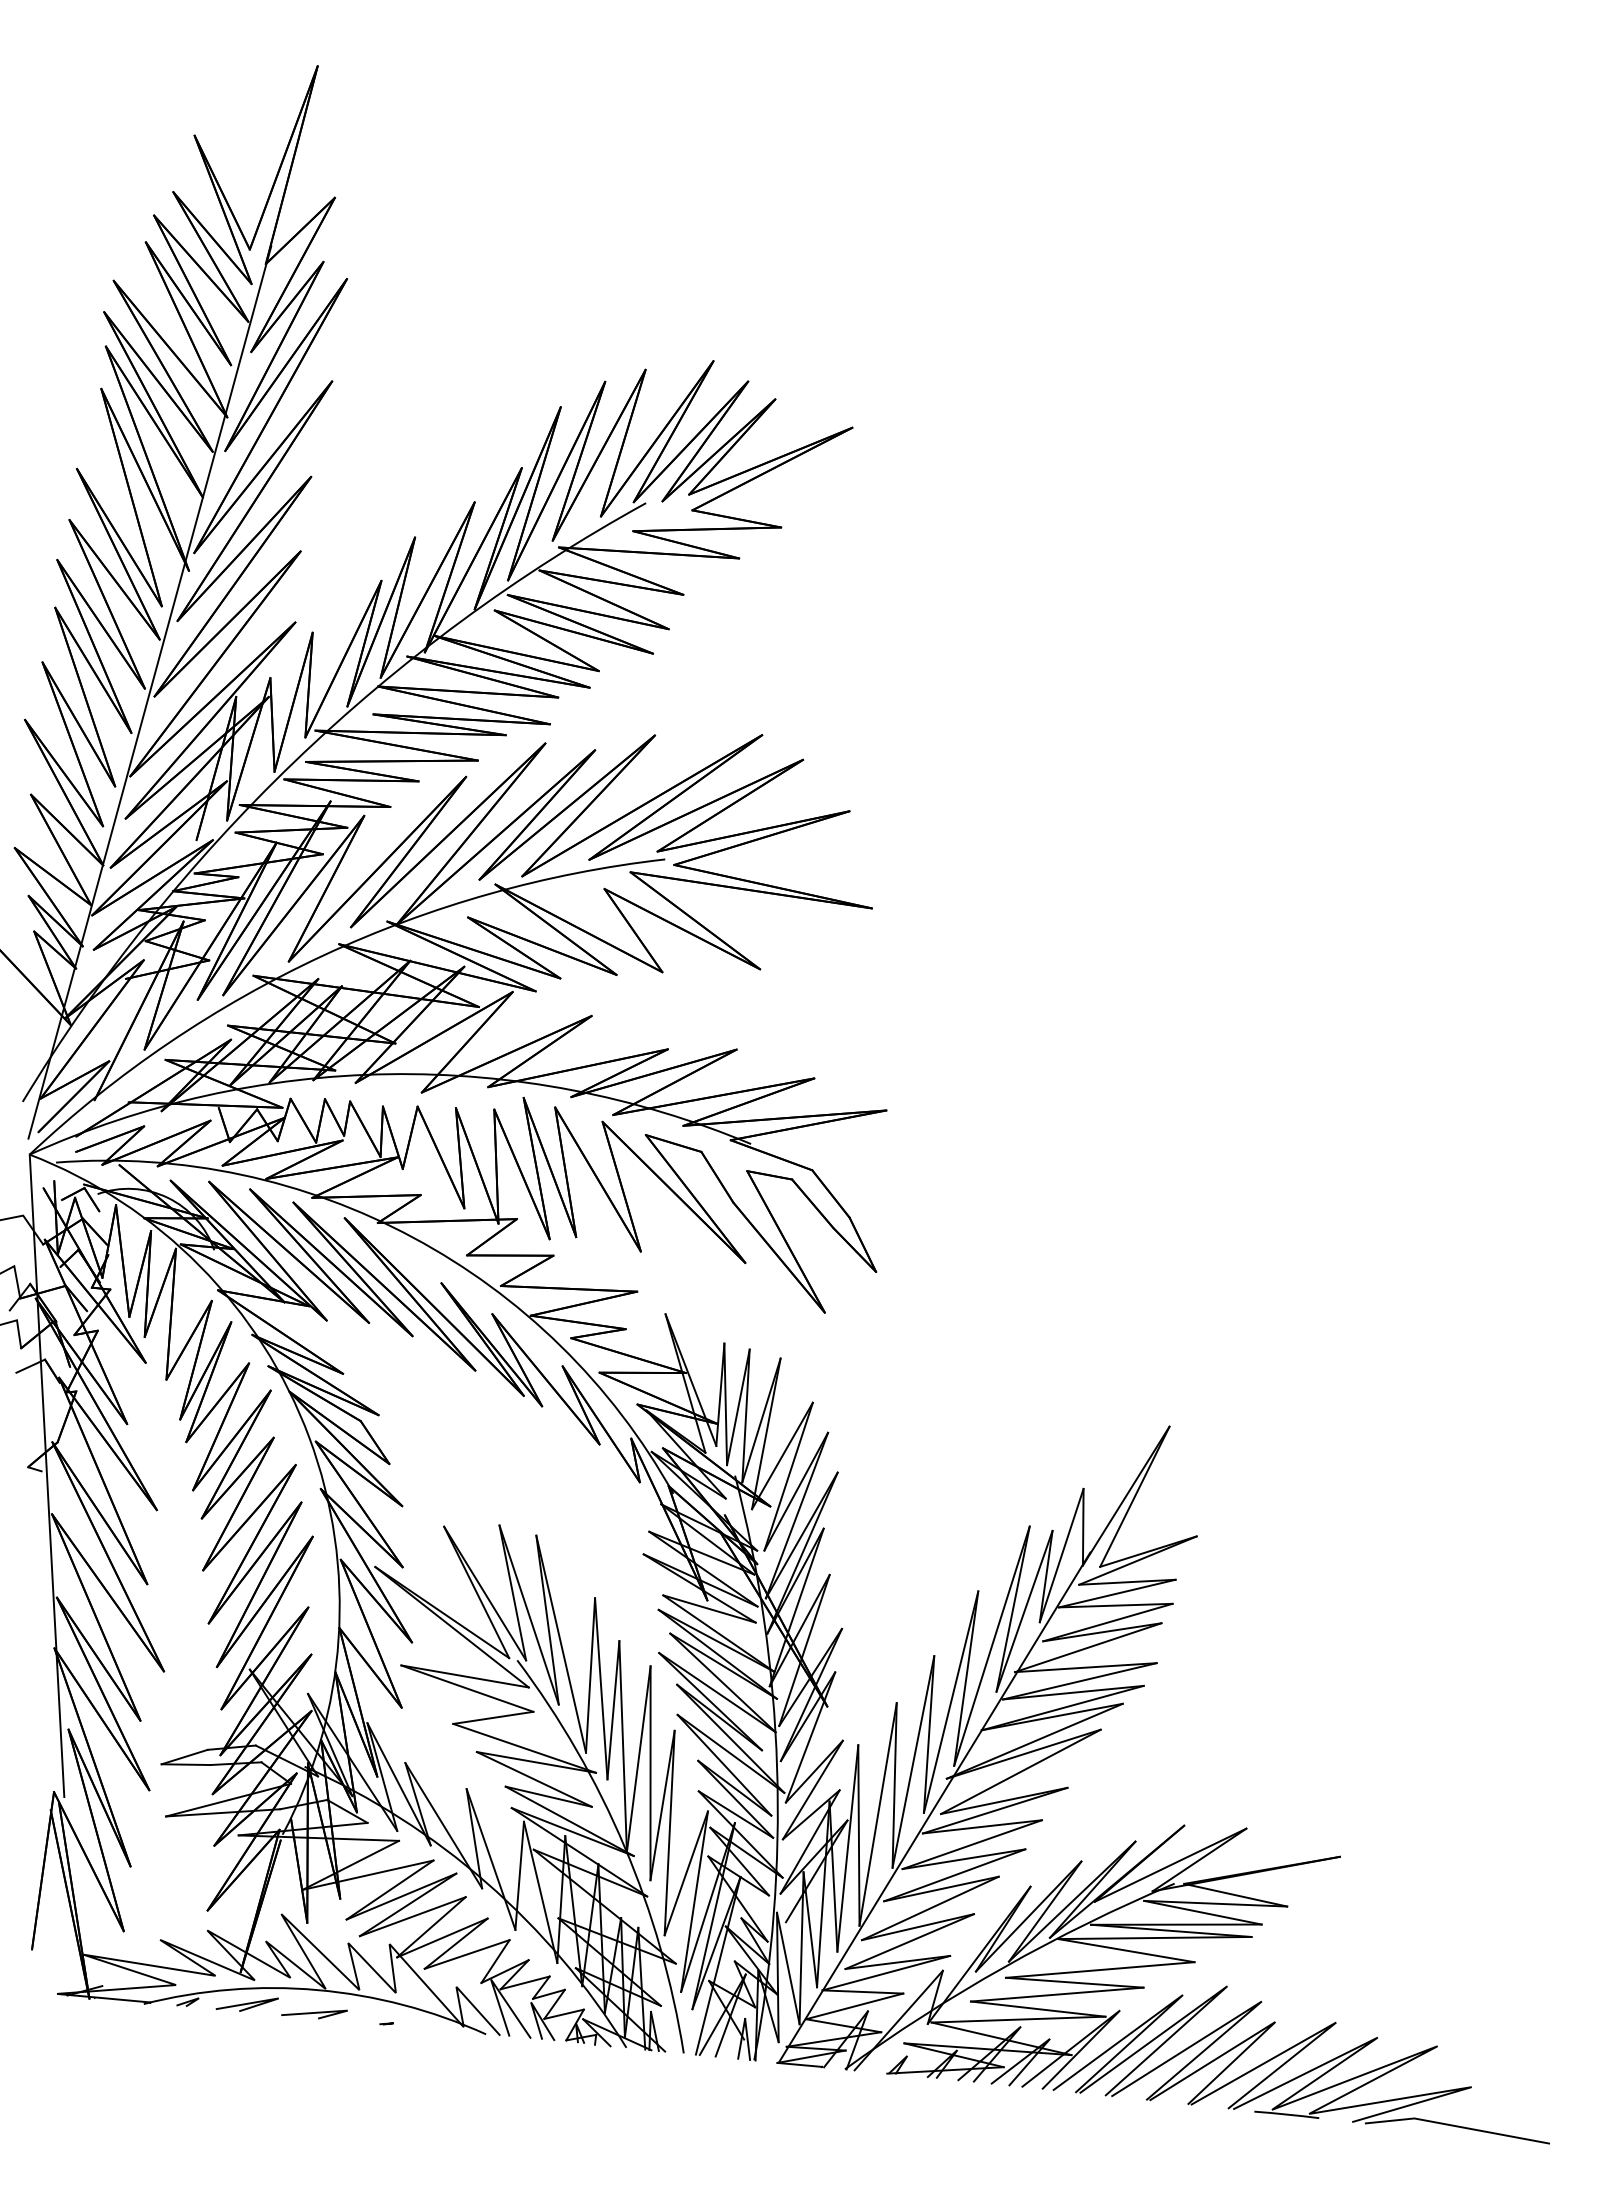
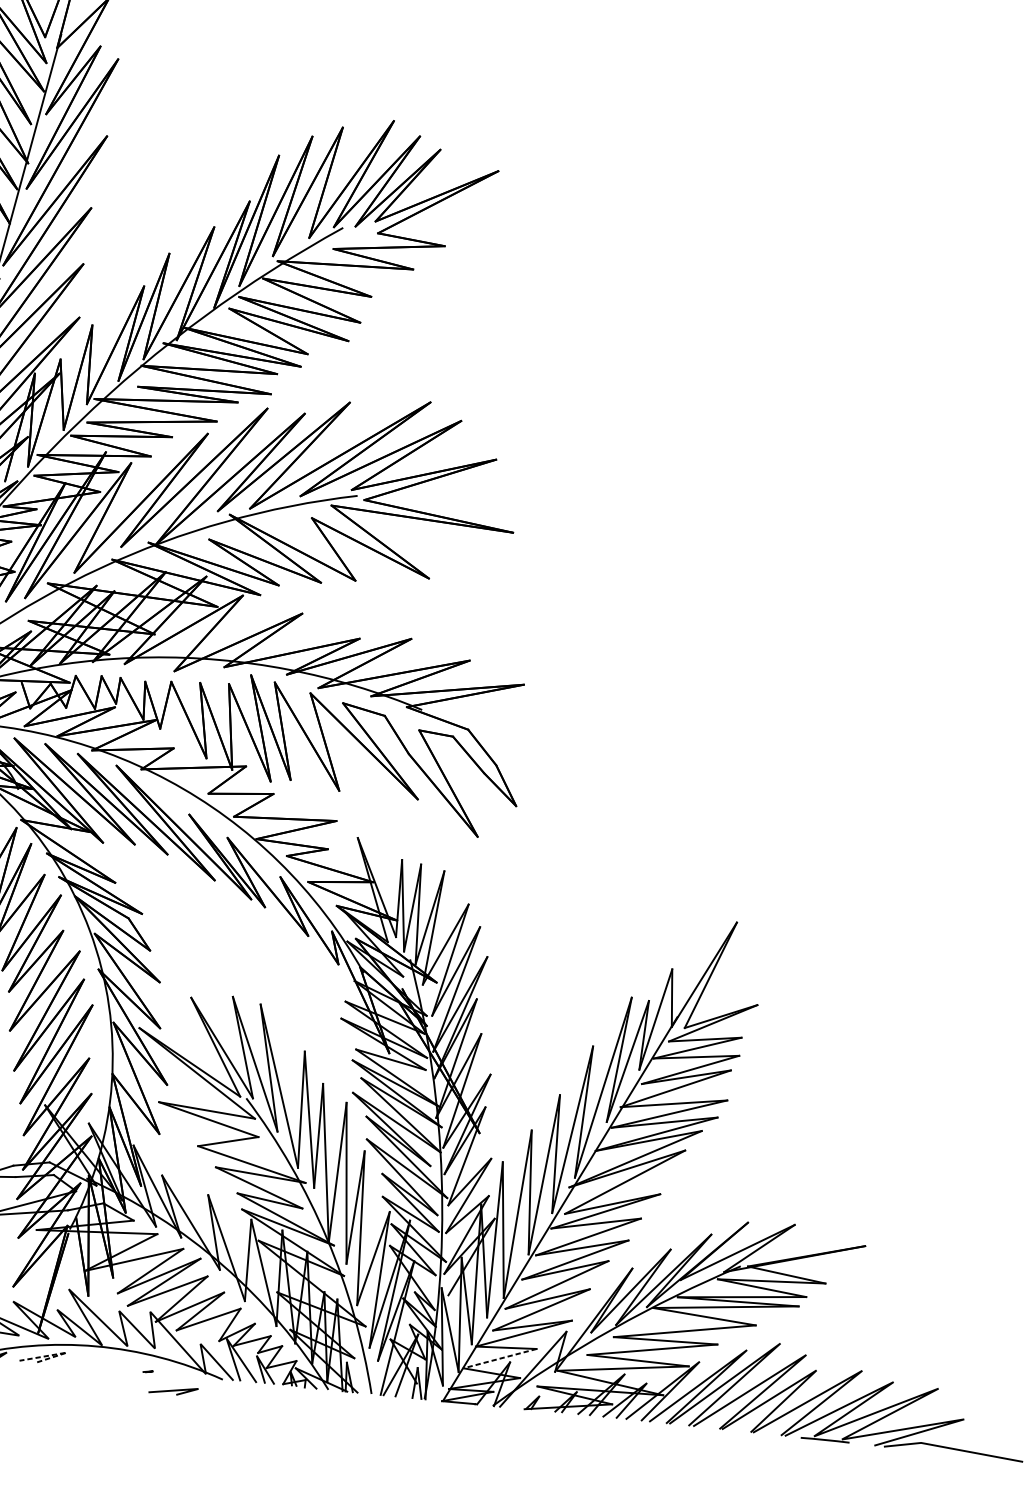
line: (267, 2000) -> (58, 1354), solid -> dashed
line: (854, 2006) -> (499, 1358), solid -> dashed
line: (314, 2013) -> (173, 1391), moved

